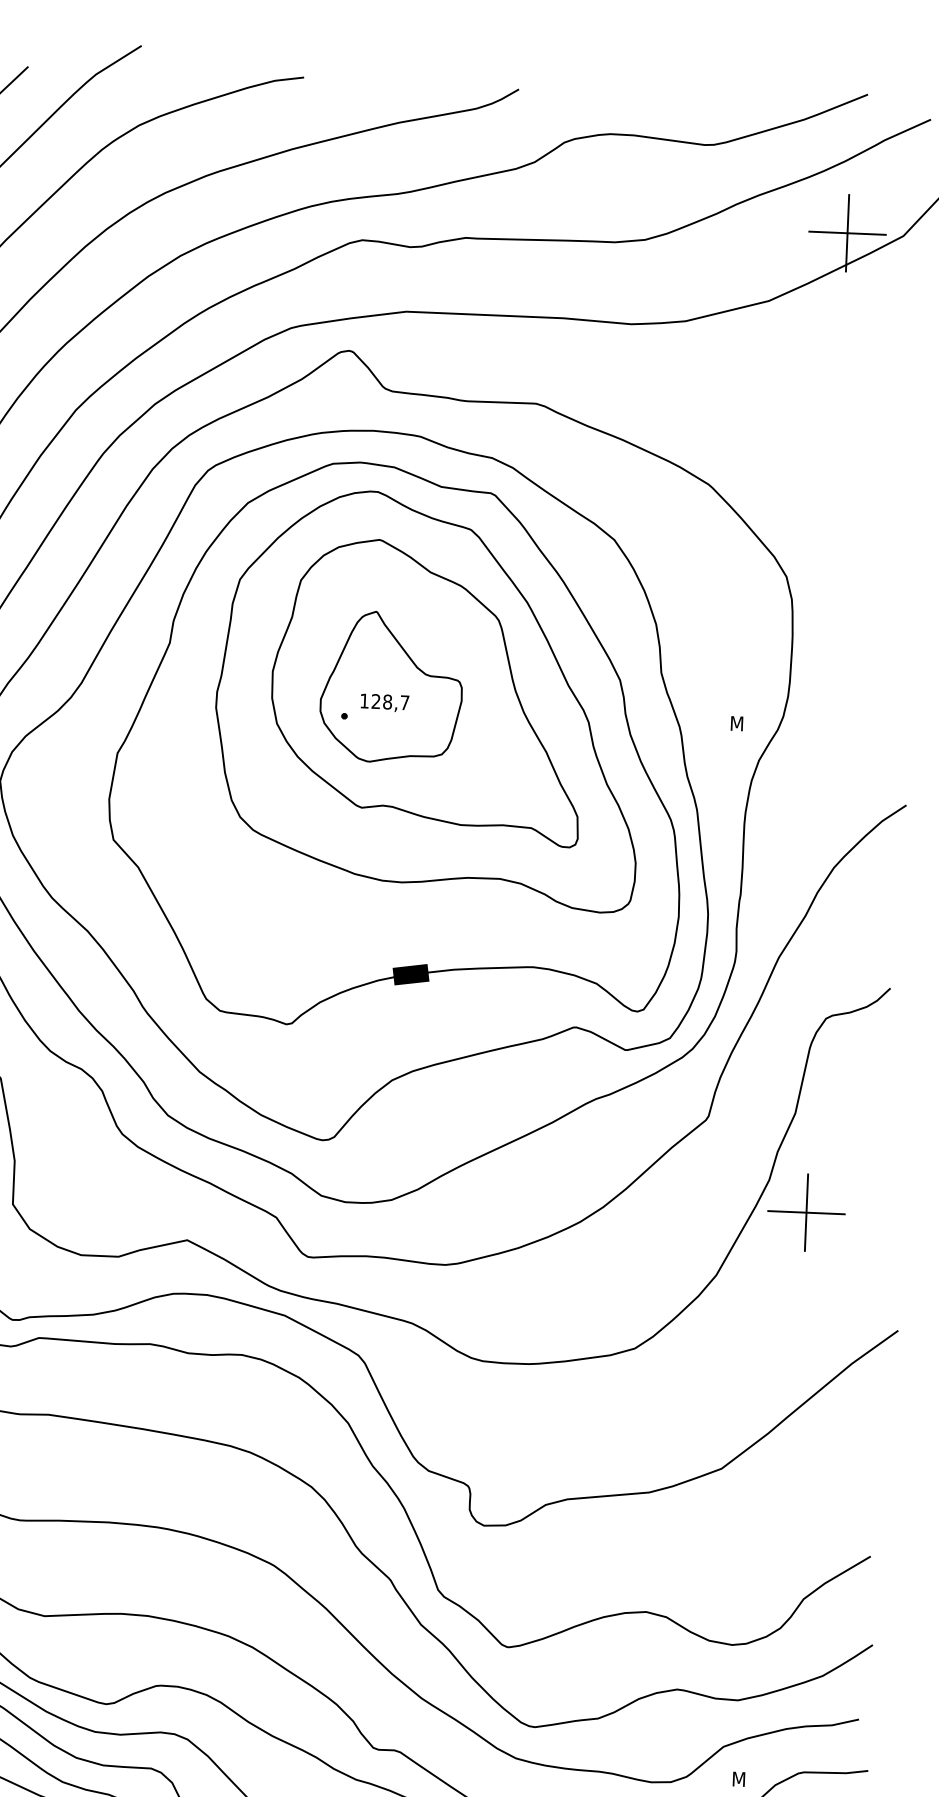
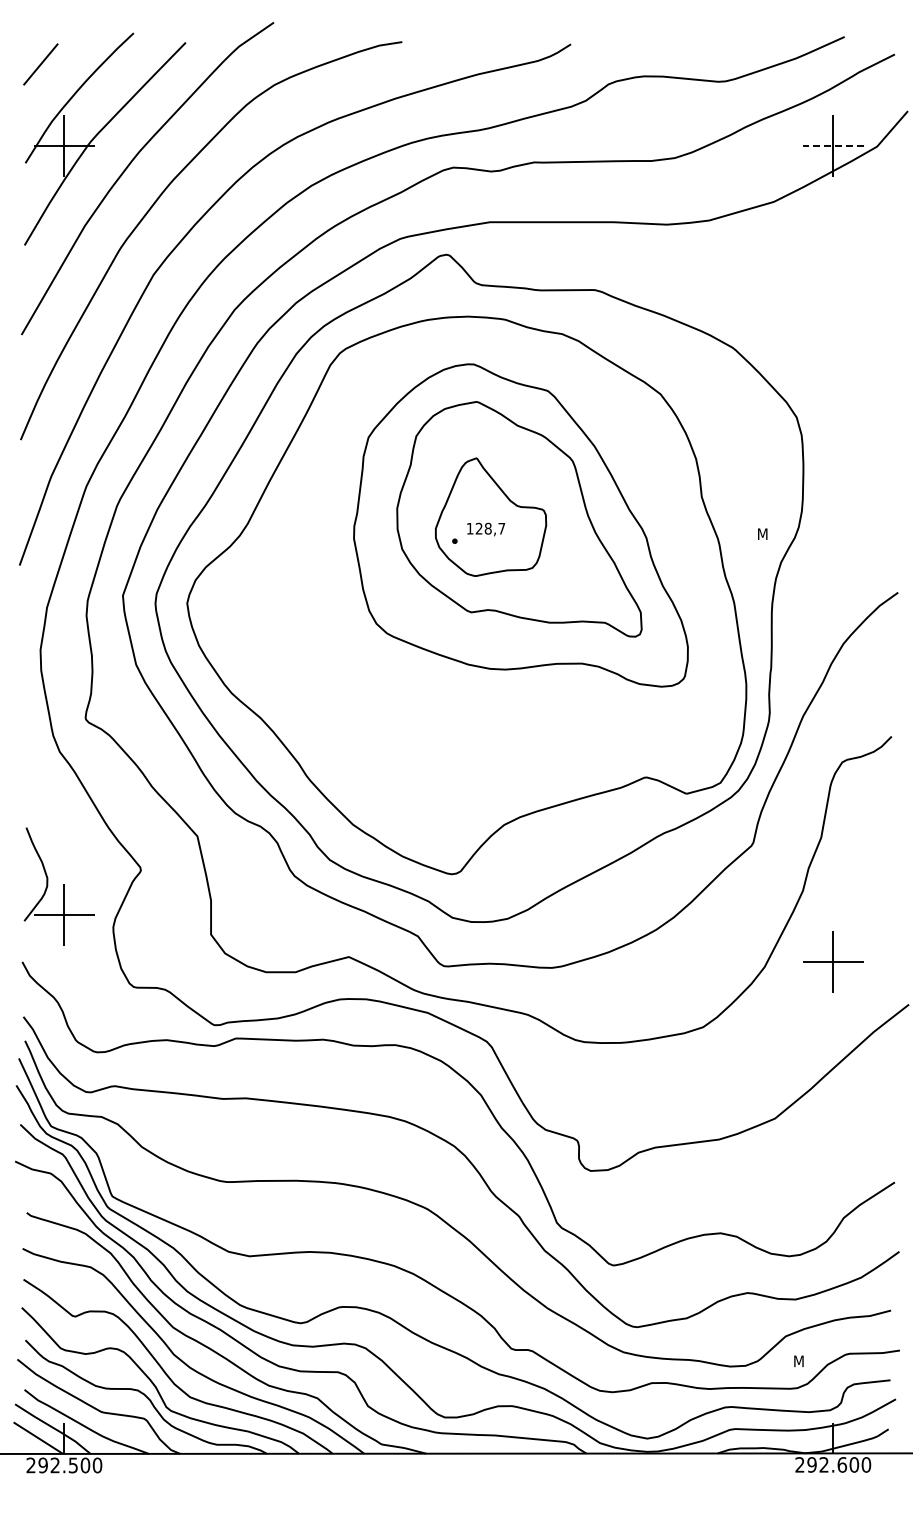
line: (847, 233) -> (833, 146), solid -> dashed
part: (398, 746) -> (498, 563), removed
part: (806, 1211) -> (833, 961), moved

